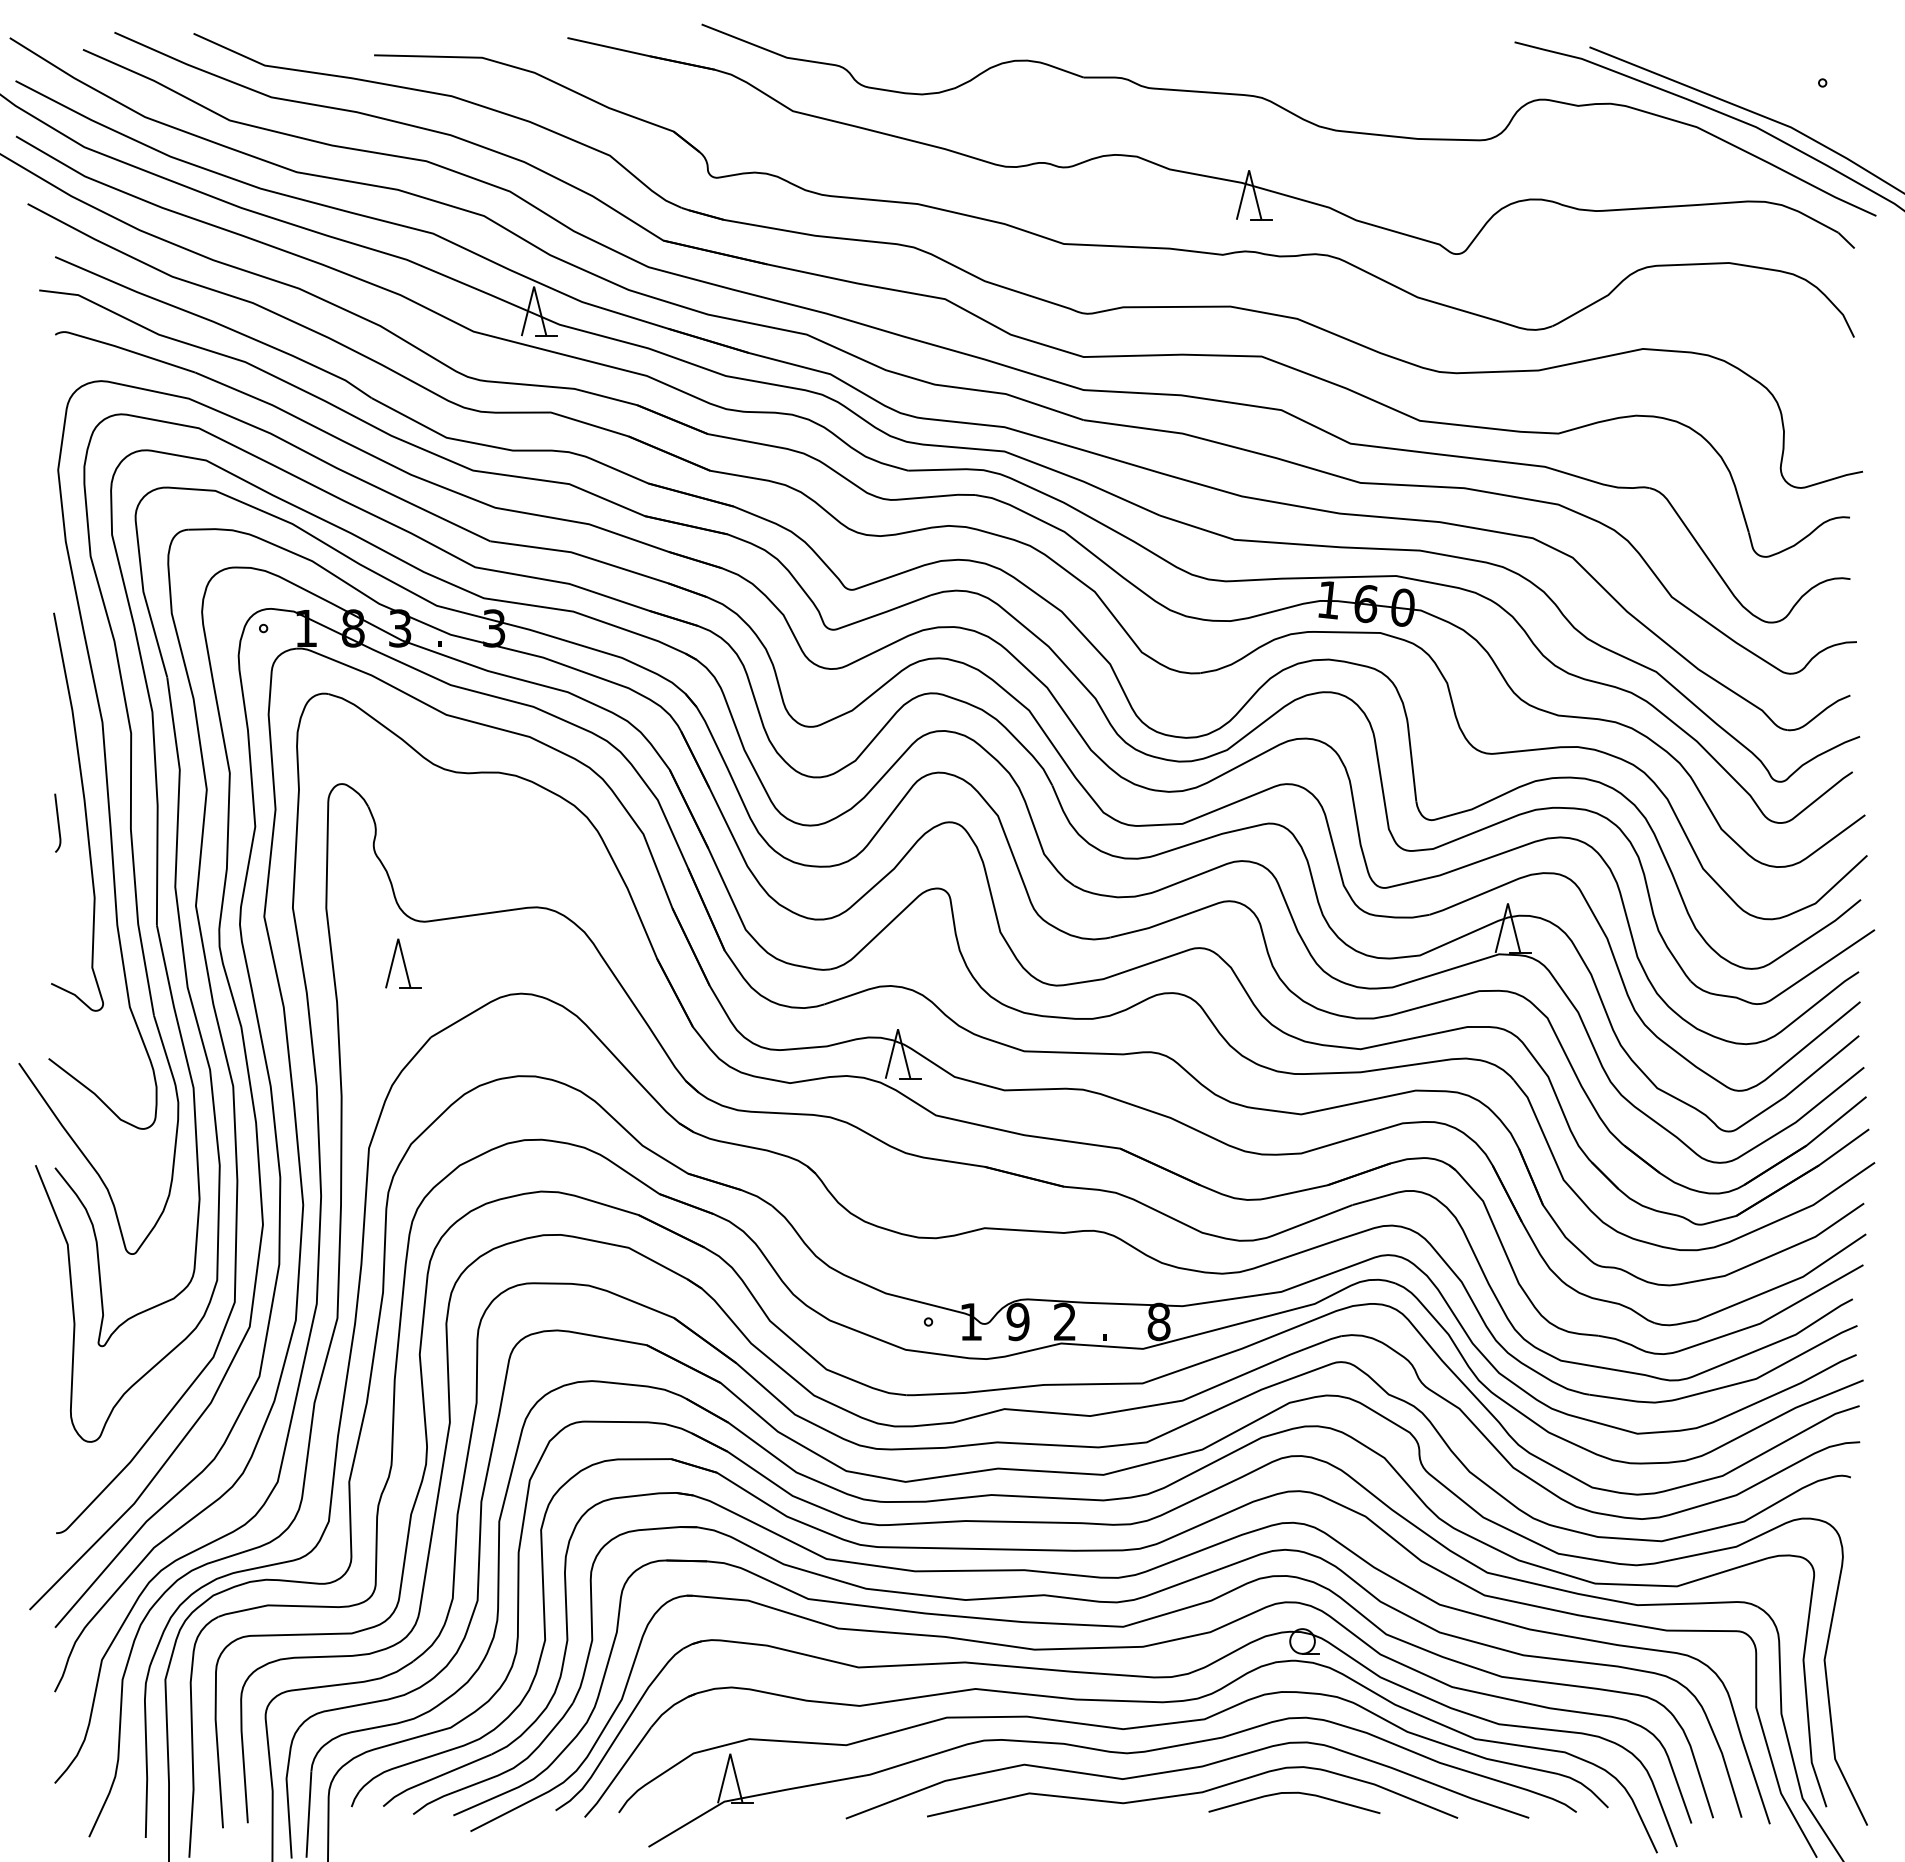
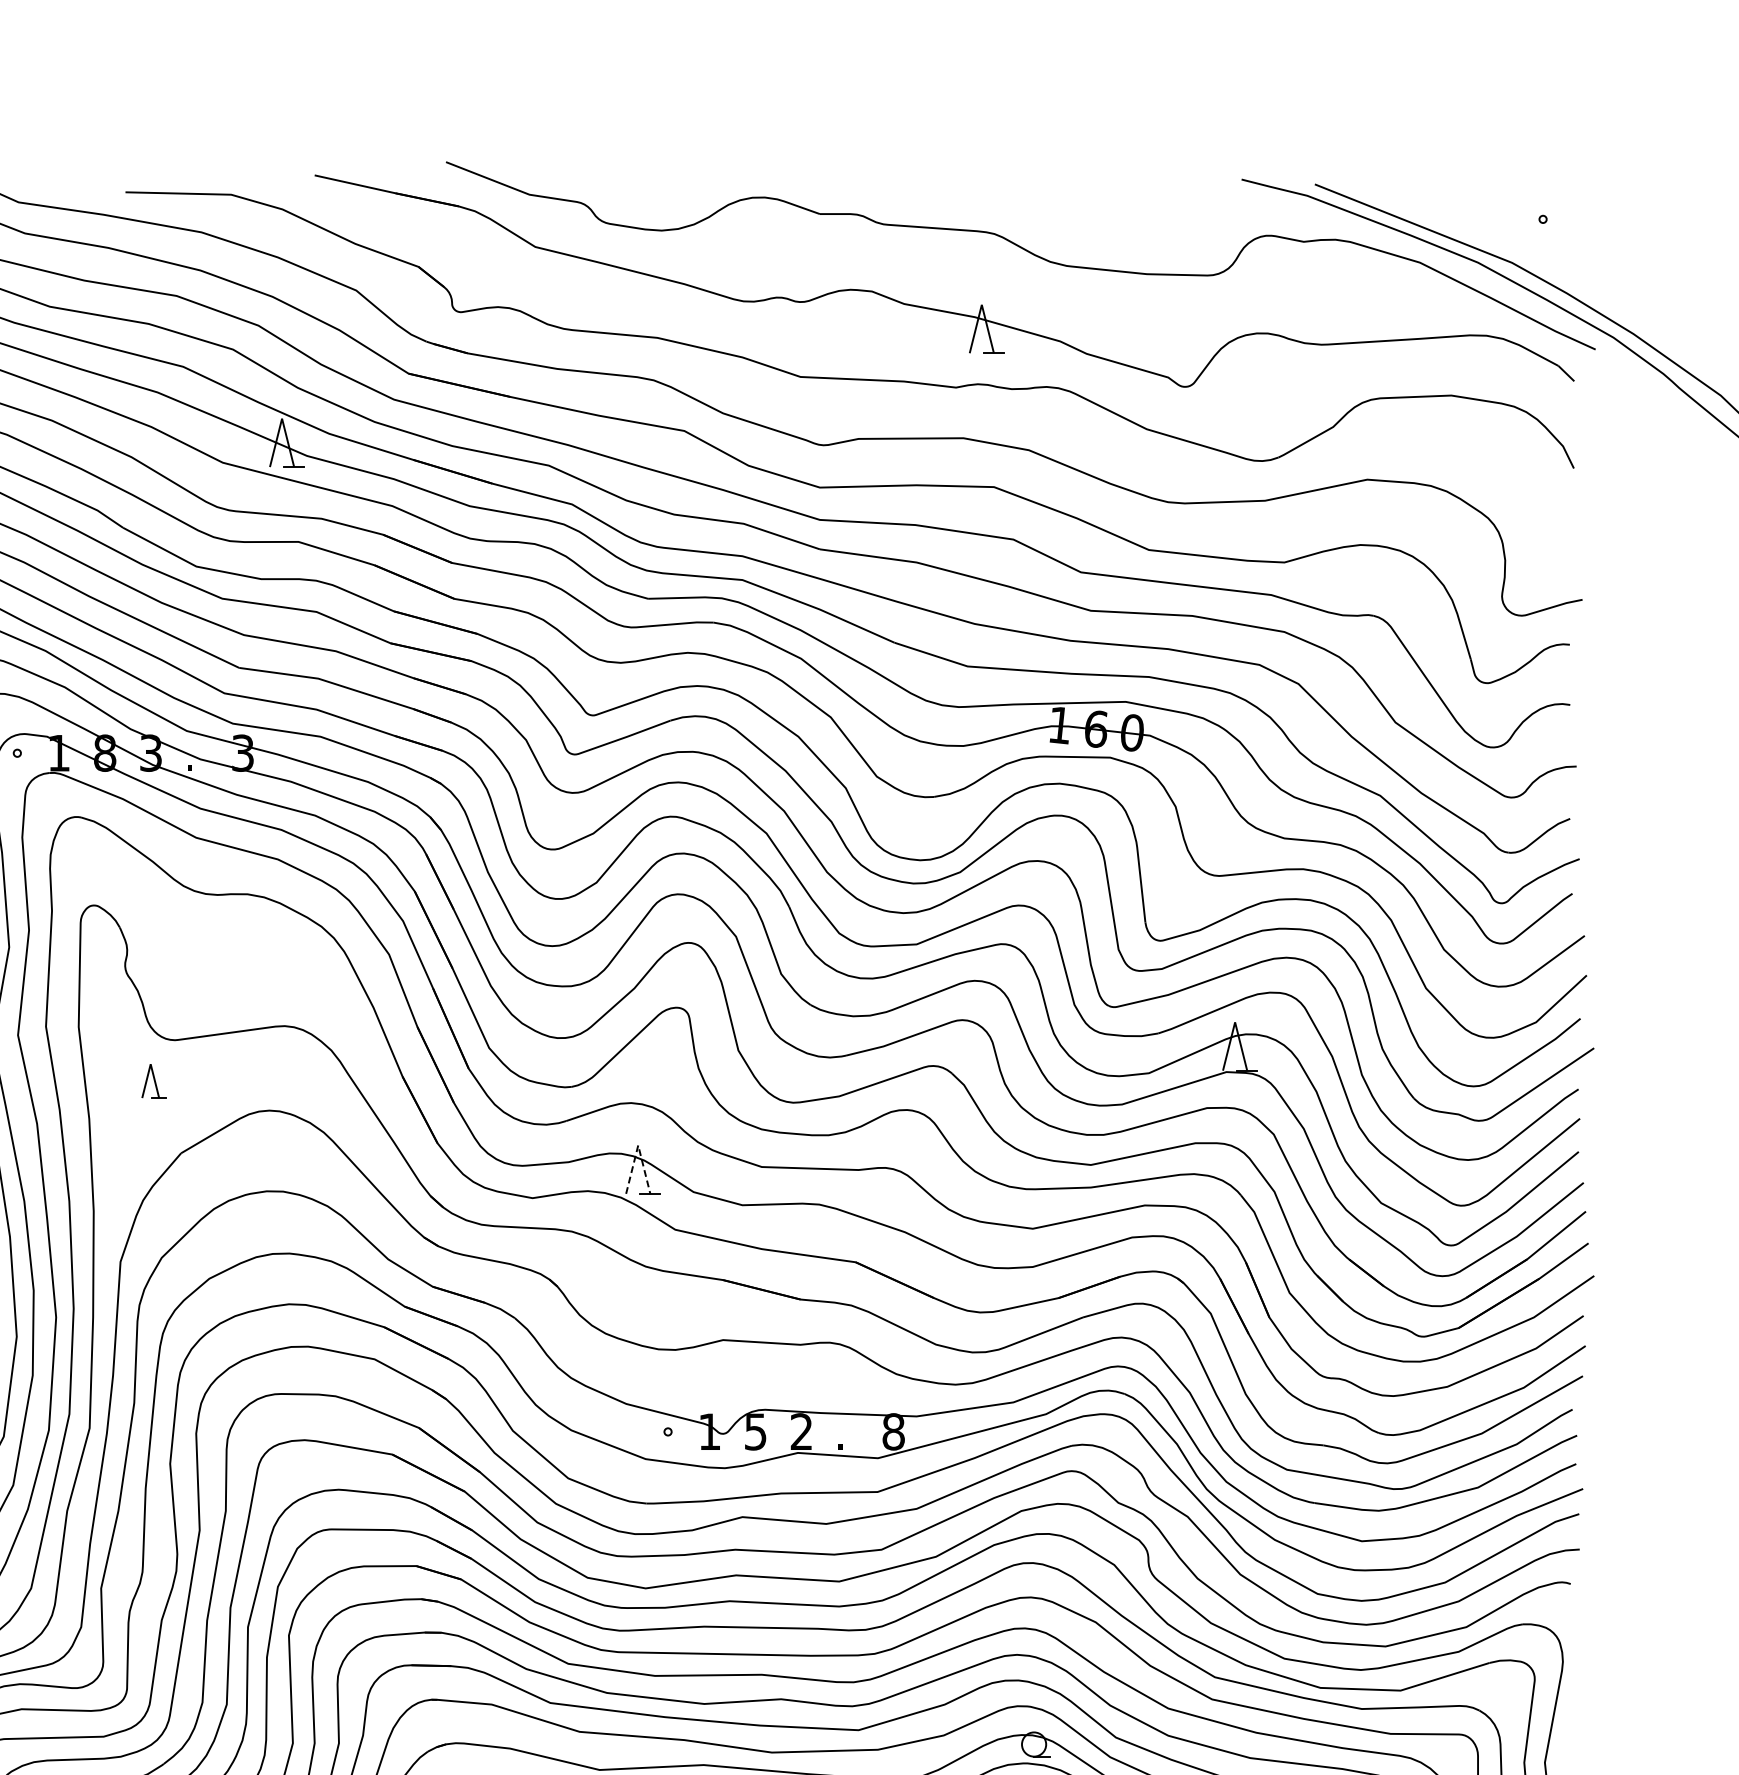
part: (403, 963) -> (154, 1081), size x0.7
line: (898, 1029) -> (638, 1145), solid -> dashed
text: (1017, 1321) -> (755, 1431), 9 -> 5

